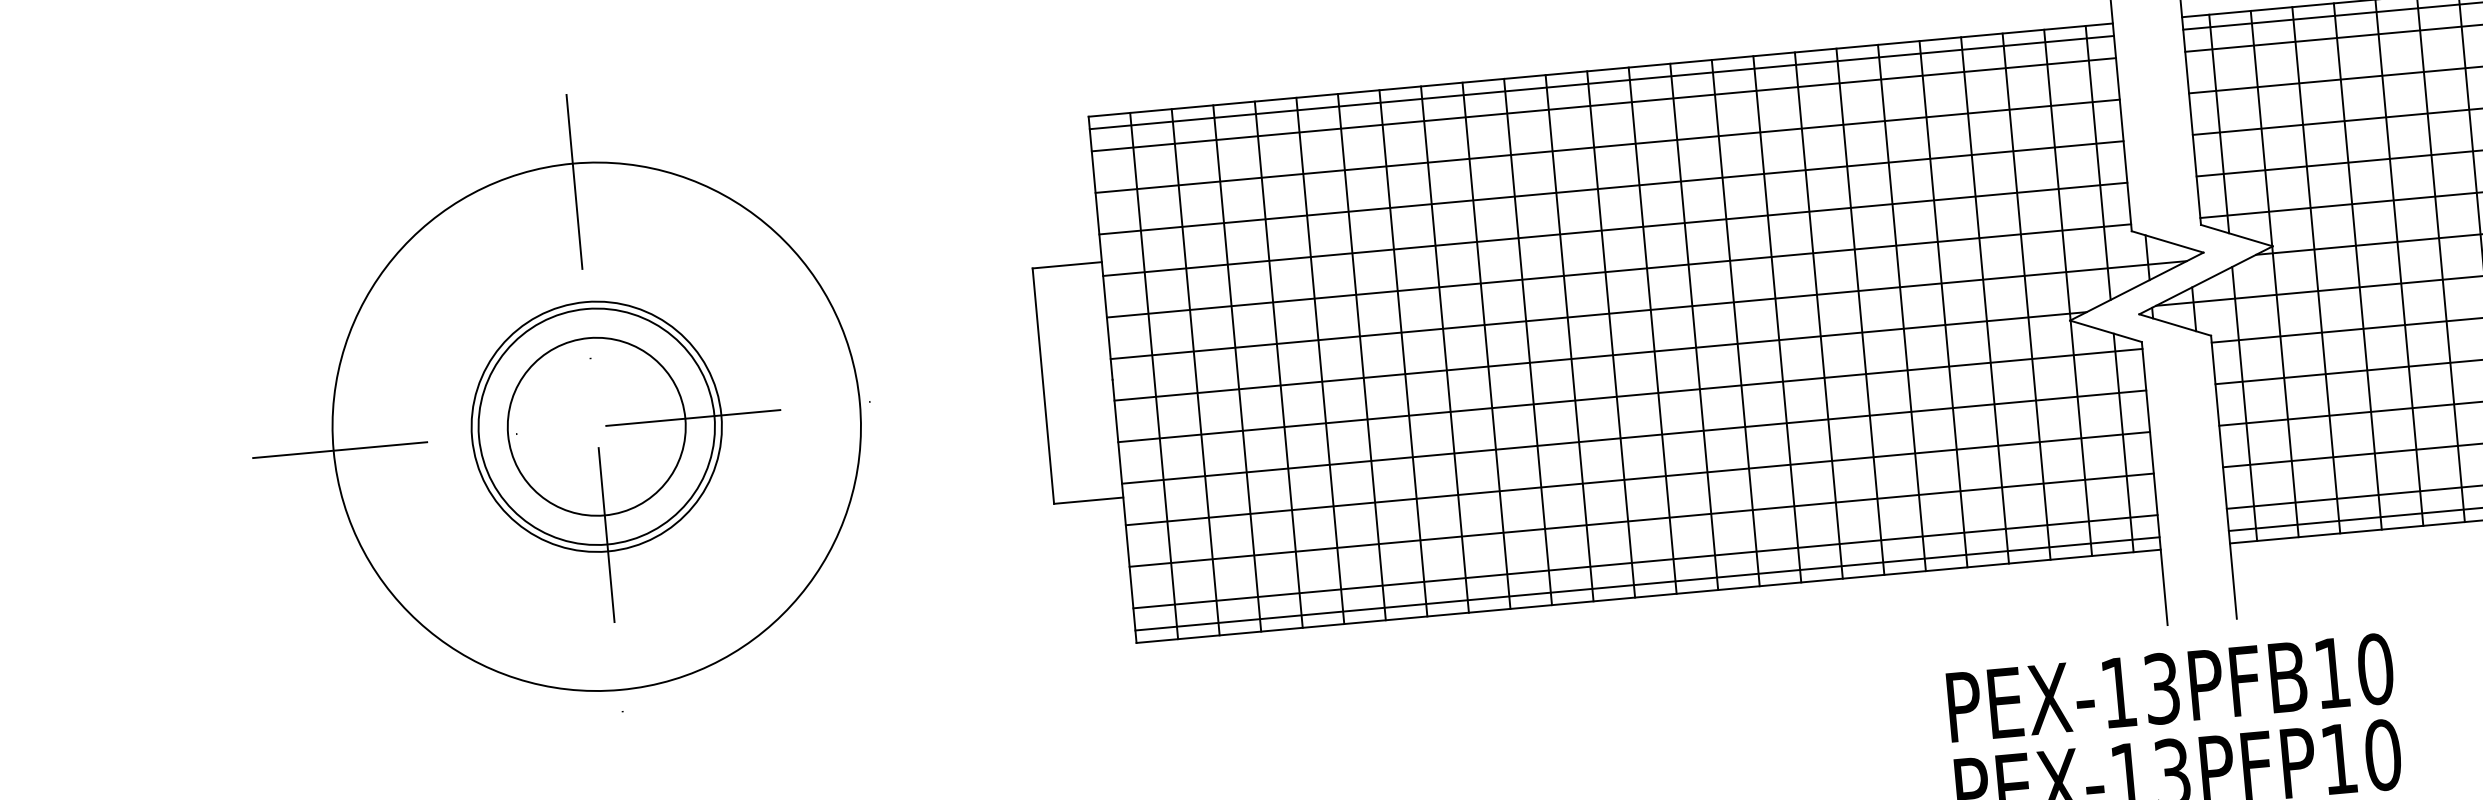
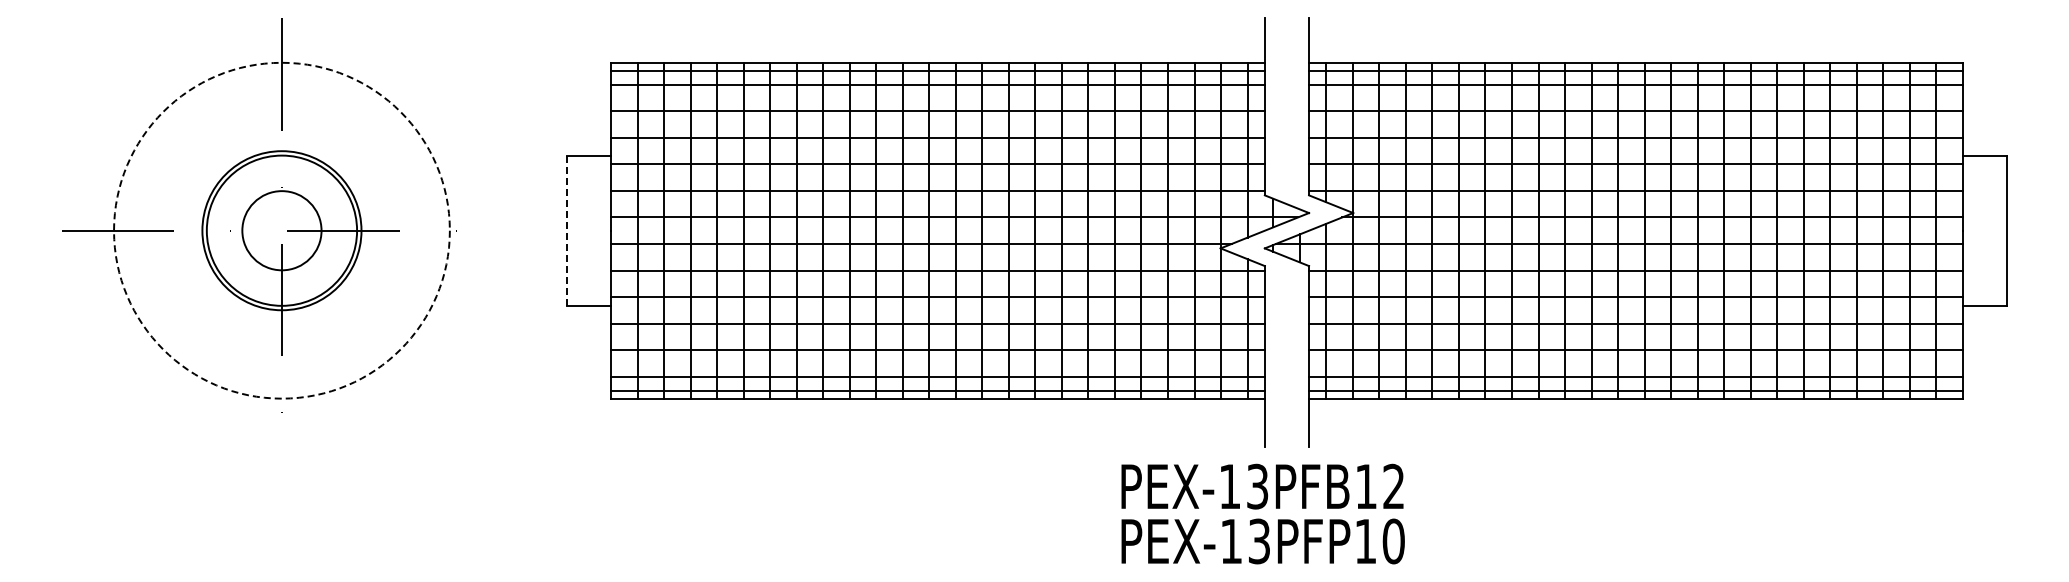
line: (1042, 387) -> (566, 231), solid -> dashed
circle: (596, 426) -> (281, 230), size x0.7
circle: (596, 426) -> (281, 230), solid -> dashed
text: (2374, 669) -> (1393, 486), PEX-13PFB10 -> PEX-13PFB12

